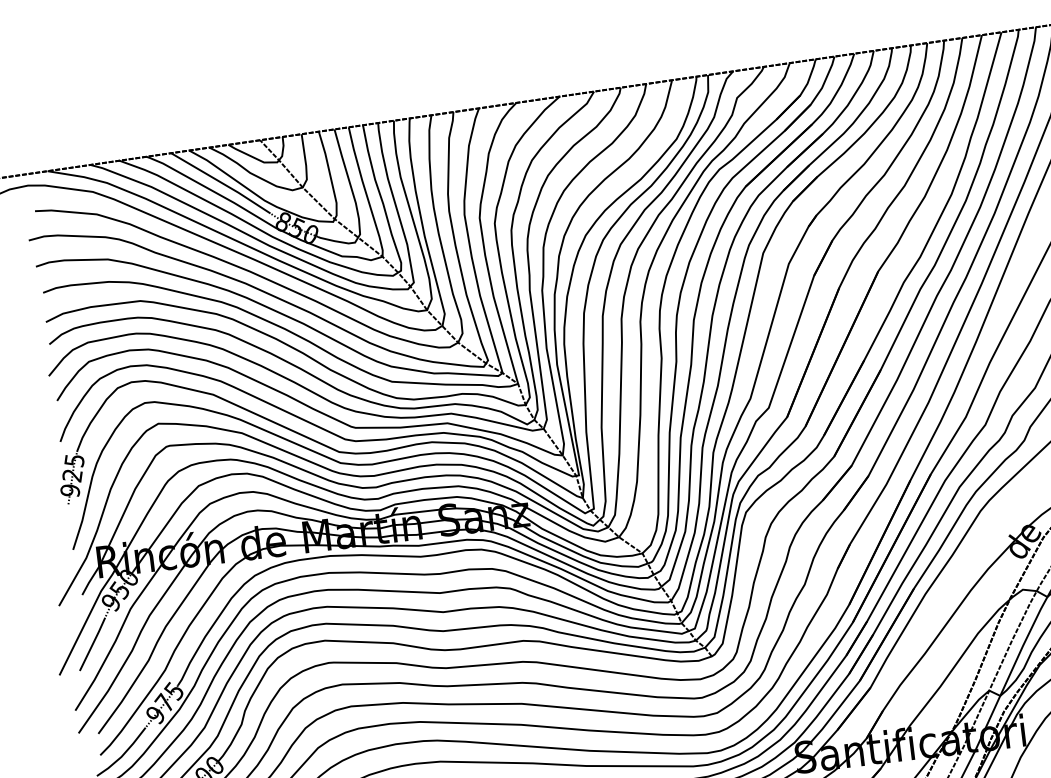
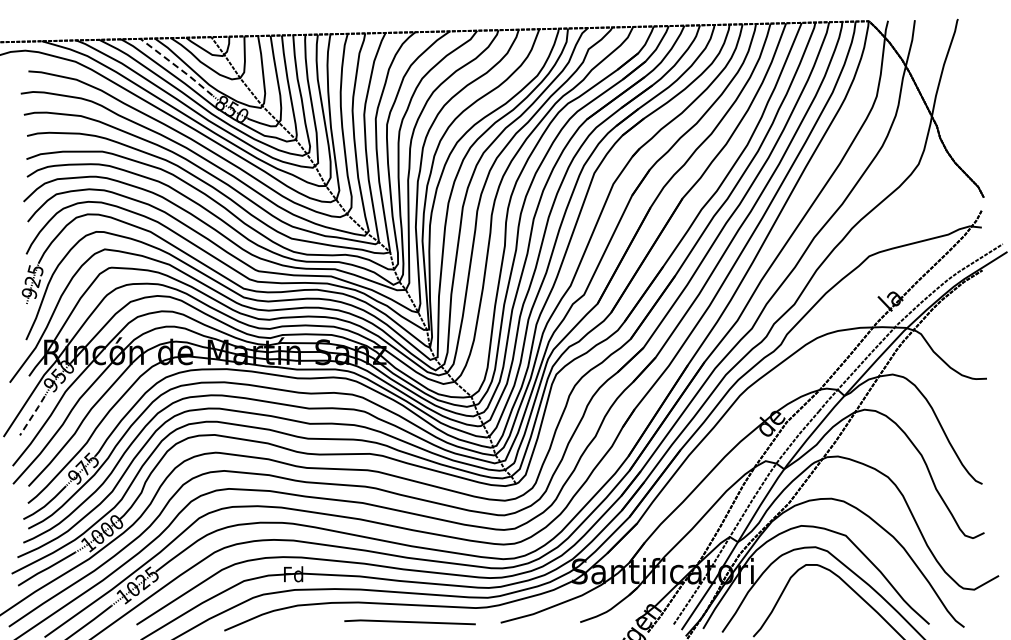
line: (220, 182) -> (176, 66), solid -> dashed
line: (92, 643) -> (32, 415), solid -> dashed

